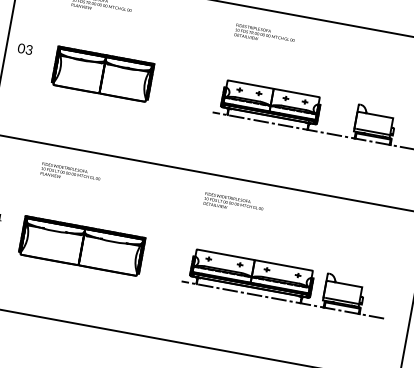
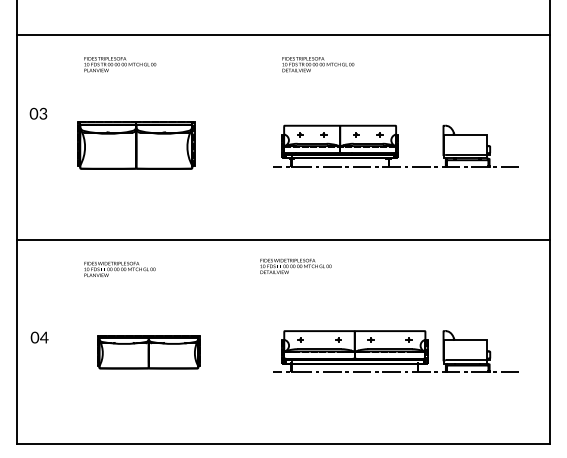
text: (25, 48) -> (38, 113), moved
text: (233, 202) -> (295, 265), moved
part: (81, 246) -> (148, 352), size x0.7

